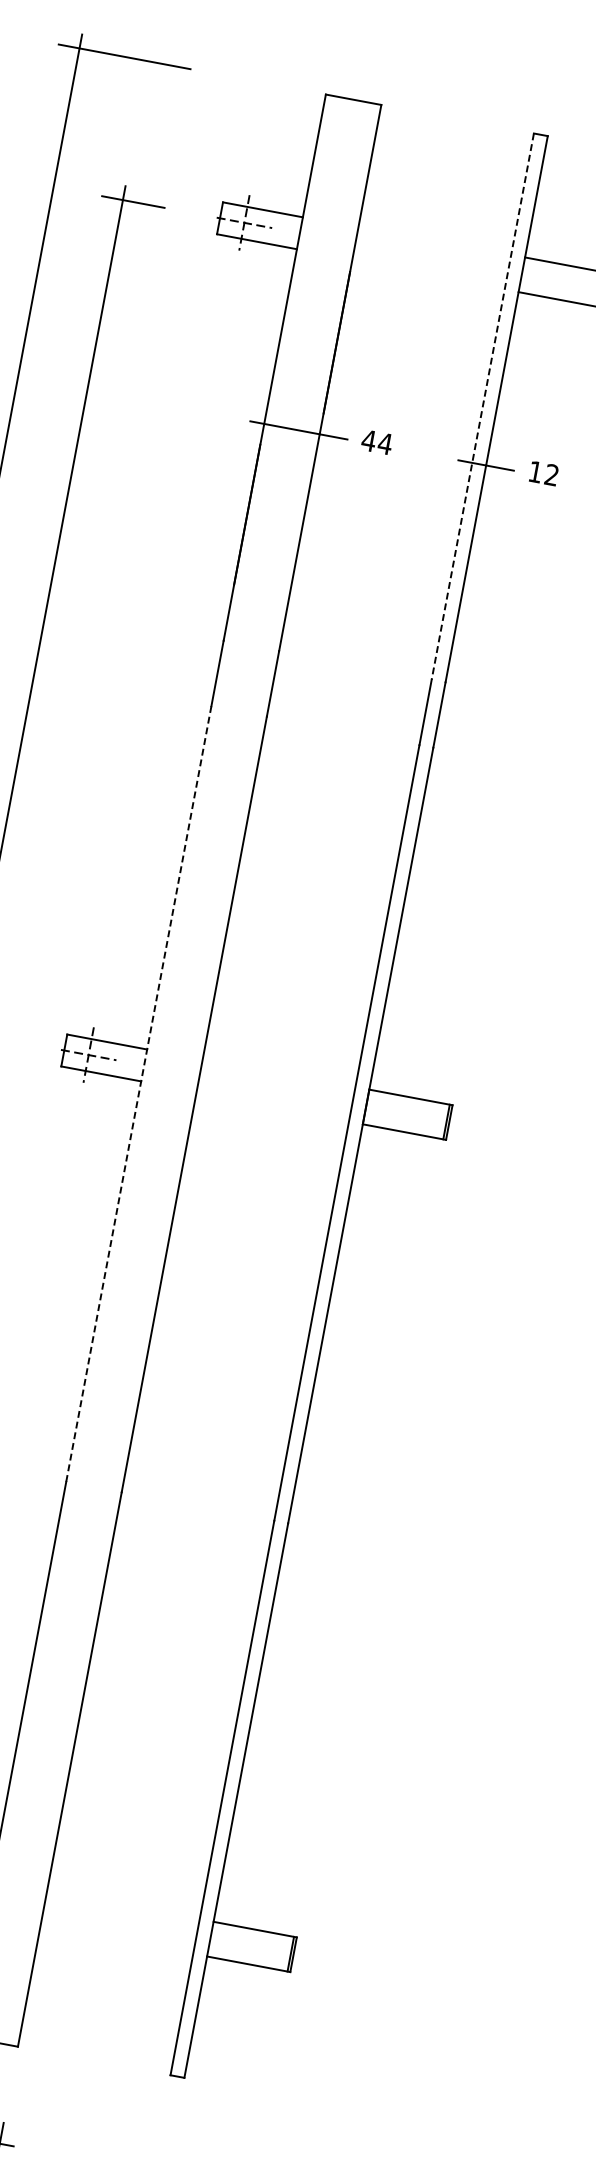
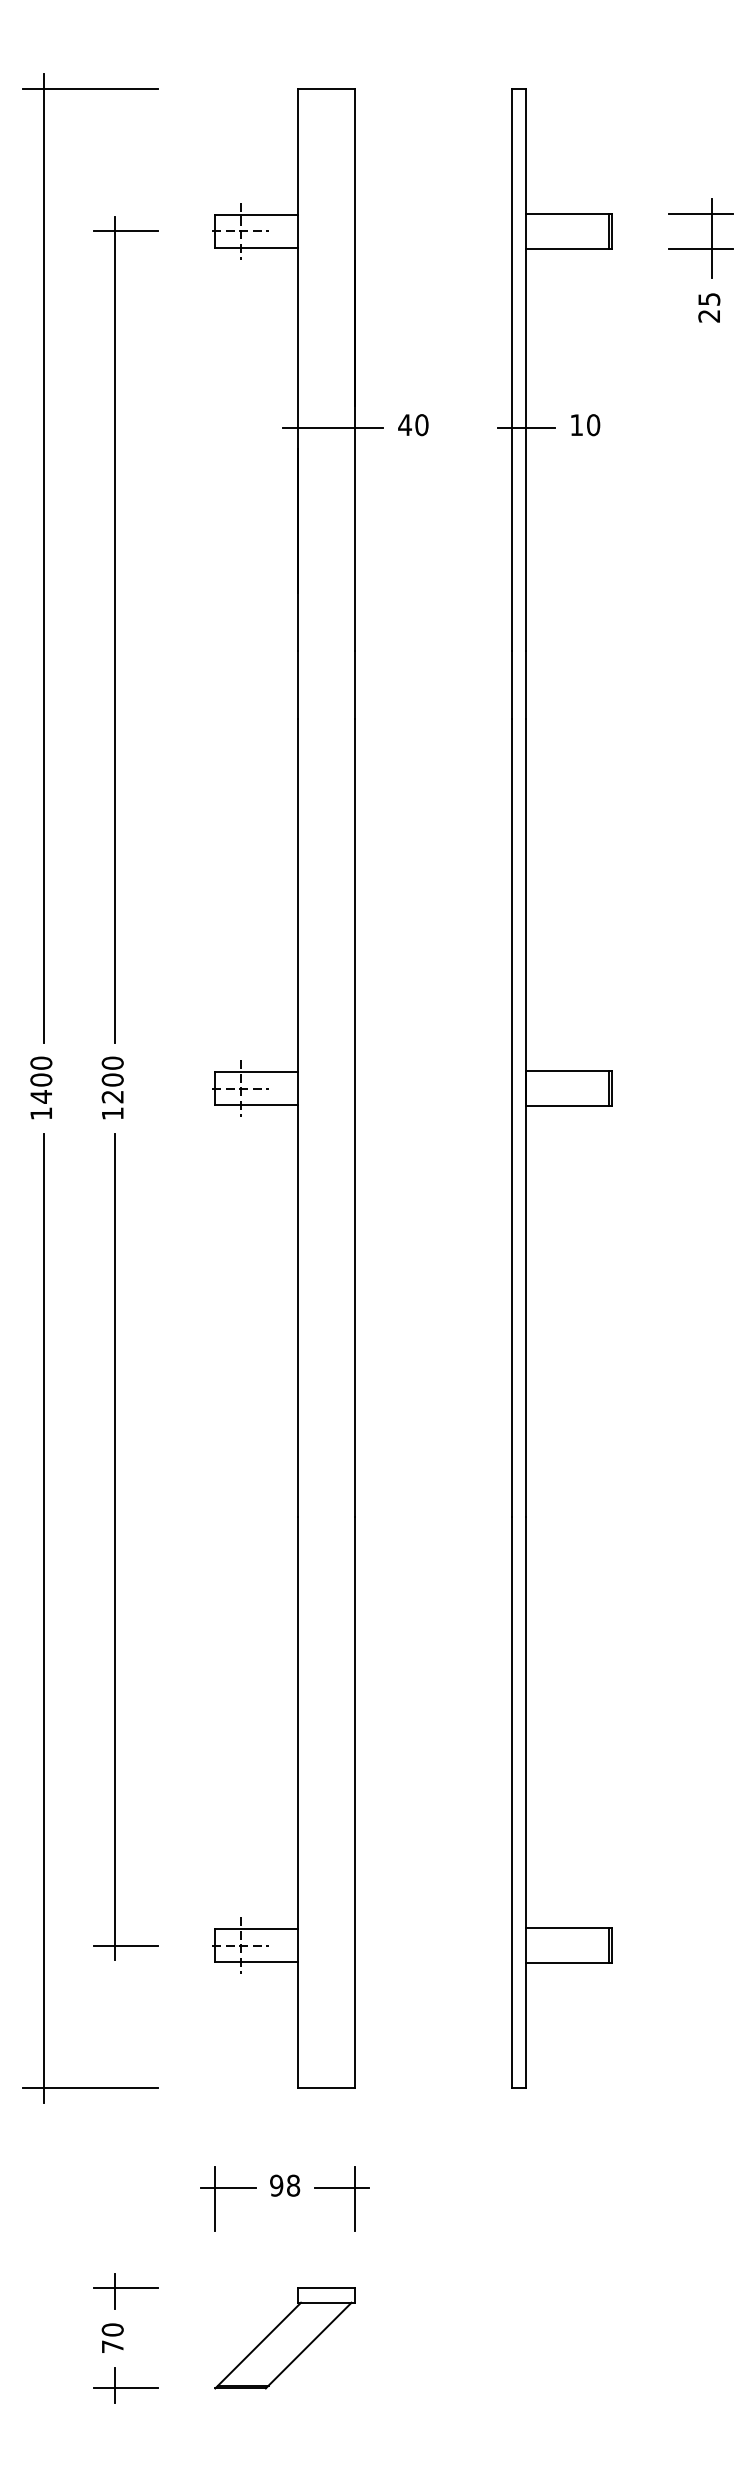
line: (483, 407) -> (512, 370), dashed -> solid
text: (384, 444) -> (421, 425), 44 -> 40
text: (551, 475) -> (593, 425), 12 -> 10
line: (138, 1093) -> (297, 1117), dashed -> solid

